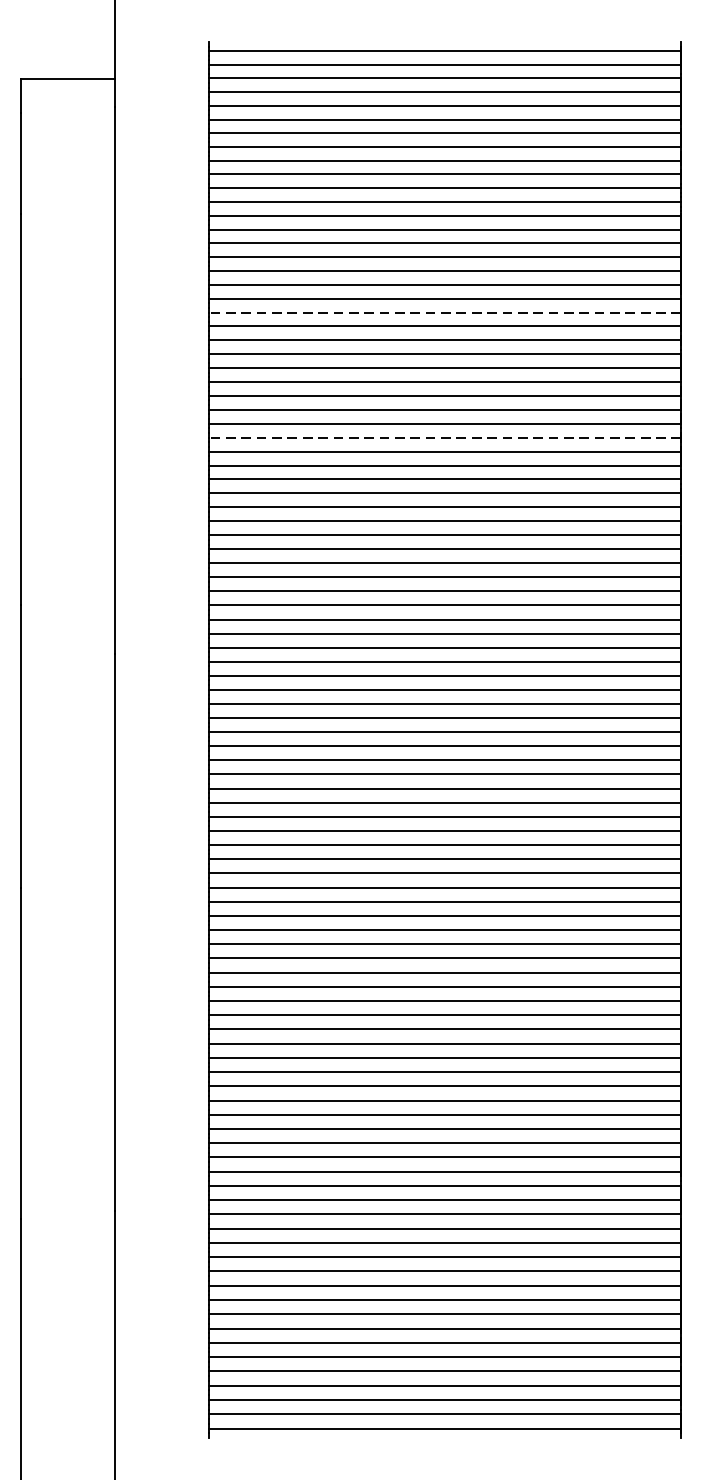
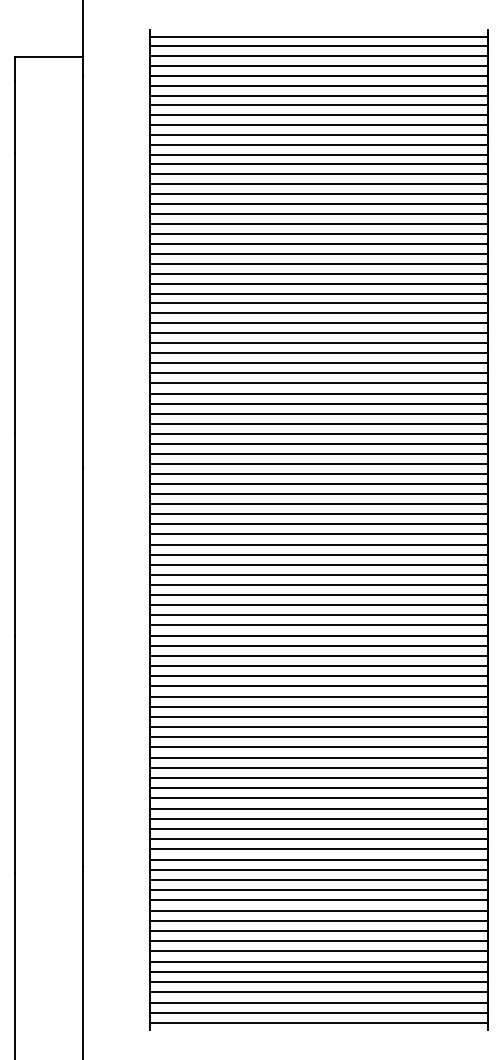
line: (445, 311) -> (319, 223), dashed -> solid
line: (445, 437) -> (319, 313), dashed -> solid

